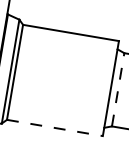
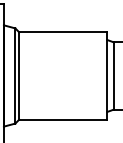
line: (117, 90) -> (113, 76), dashed -> solid
line: (55, 127) -> (63, 119), dashed -> solid

